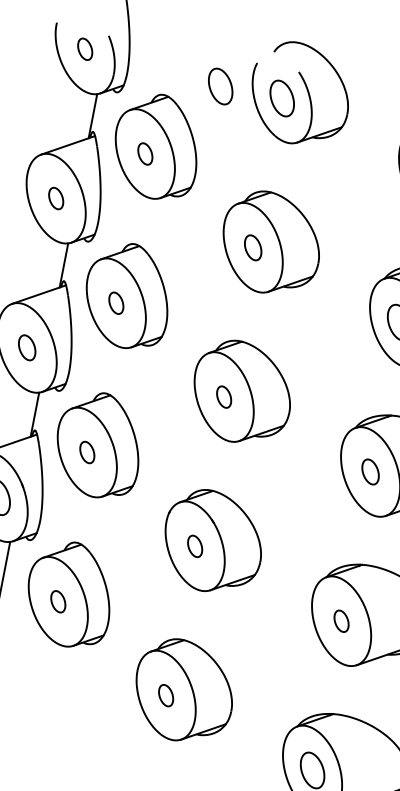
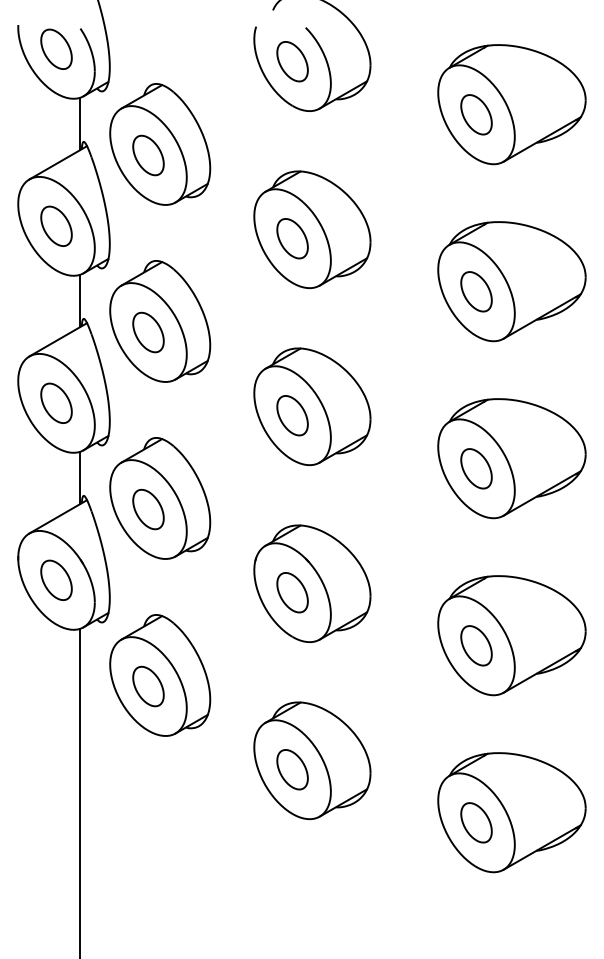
part: (85, 48) -> (56, 48), size x1.67
part: (220, 86) -> (219, 61), removed
part: (145, 154) -> (148, 155), size x1.67
part: (56, 197) -> (56, 225), size x1.67
part: (253, 247) -> (292, 238), size x1.43
part: (116, 303) -> (148, 332), size x1.67
part: (27, 347) -> (56, 402), size x1.43
part: (224, 396) -> (292, 415), size x1.67
part: (87, 452) -> (148, 509), size x1.67
part: (370, 471) -> (476, 468), size x1.43
part: (195, 546) -> (292, 592), size x1.67
part: (58, 601) -> (148, 686), size x1.67
part: (341, 620) -> (476, 645), size x1.67
part: (166, 695) -> (292, 769), size x1.67

